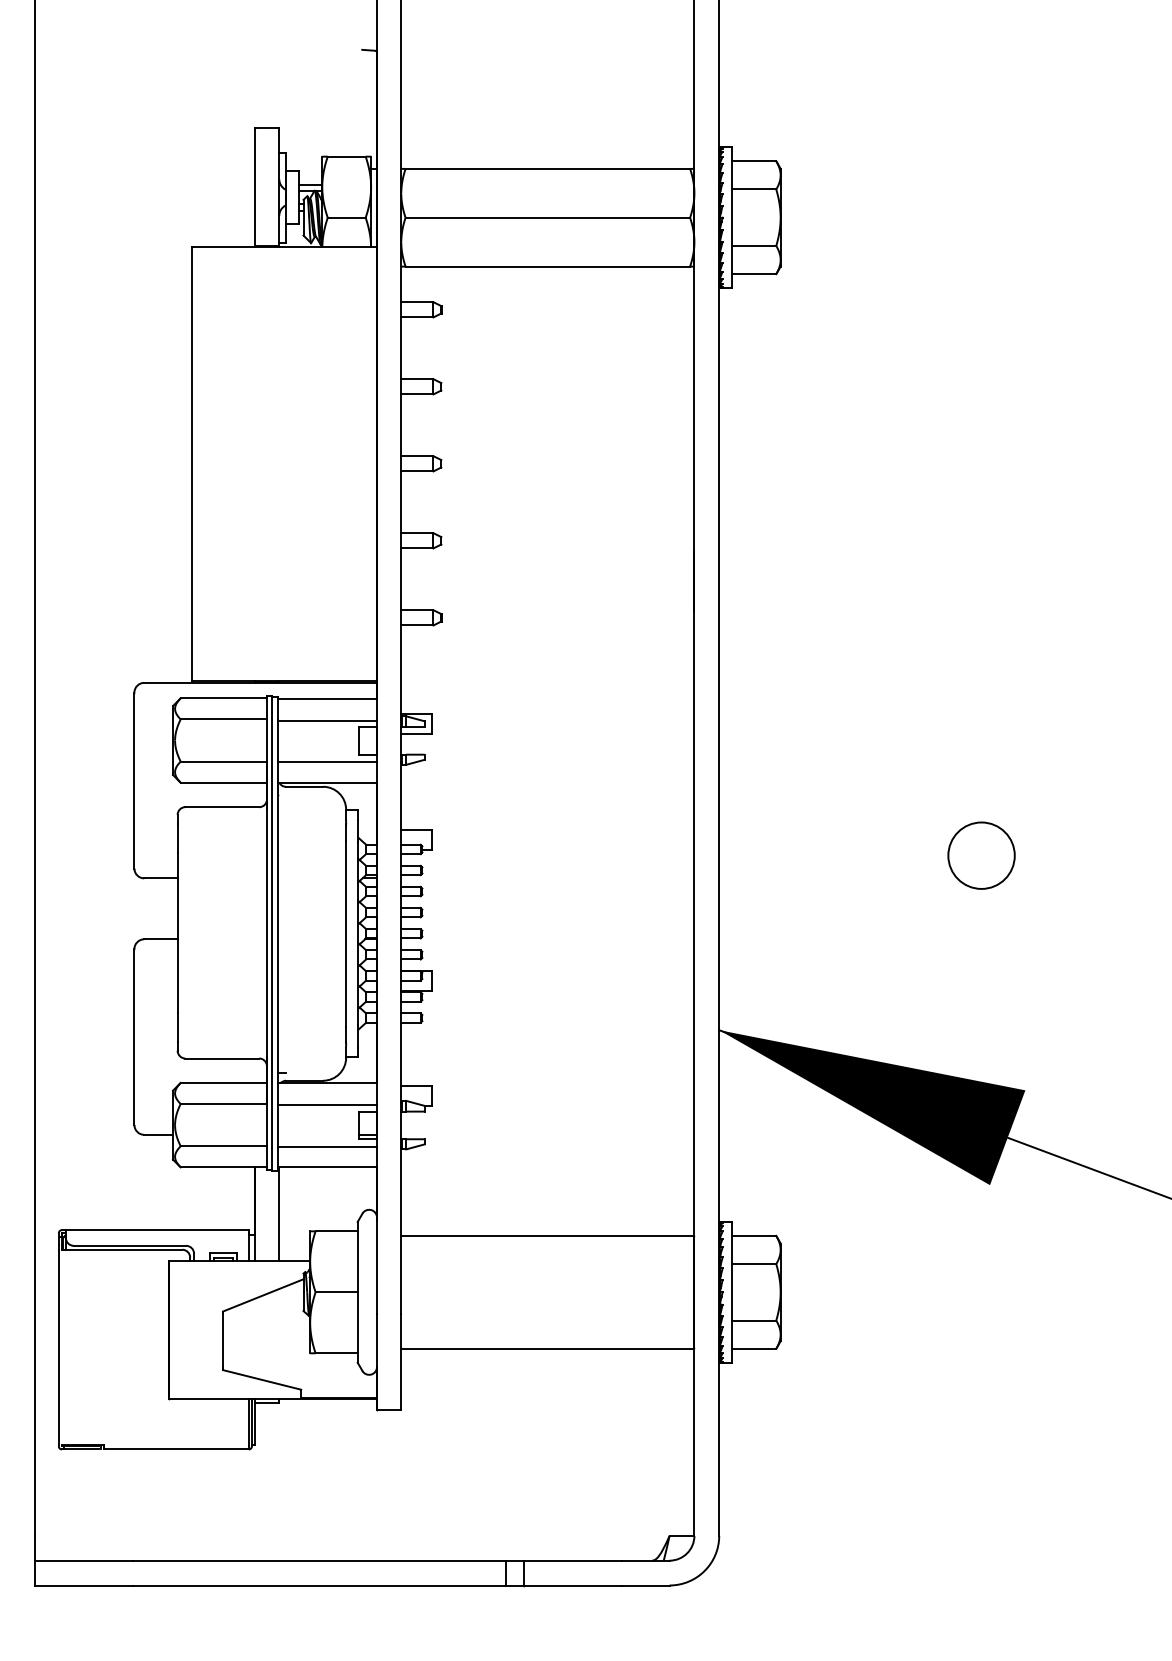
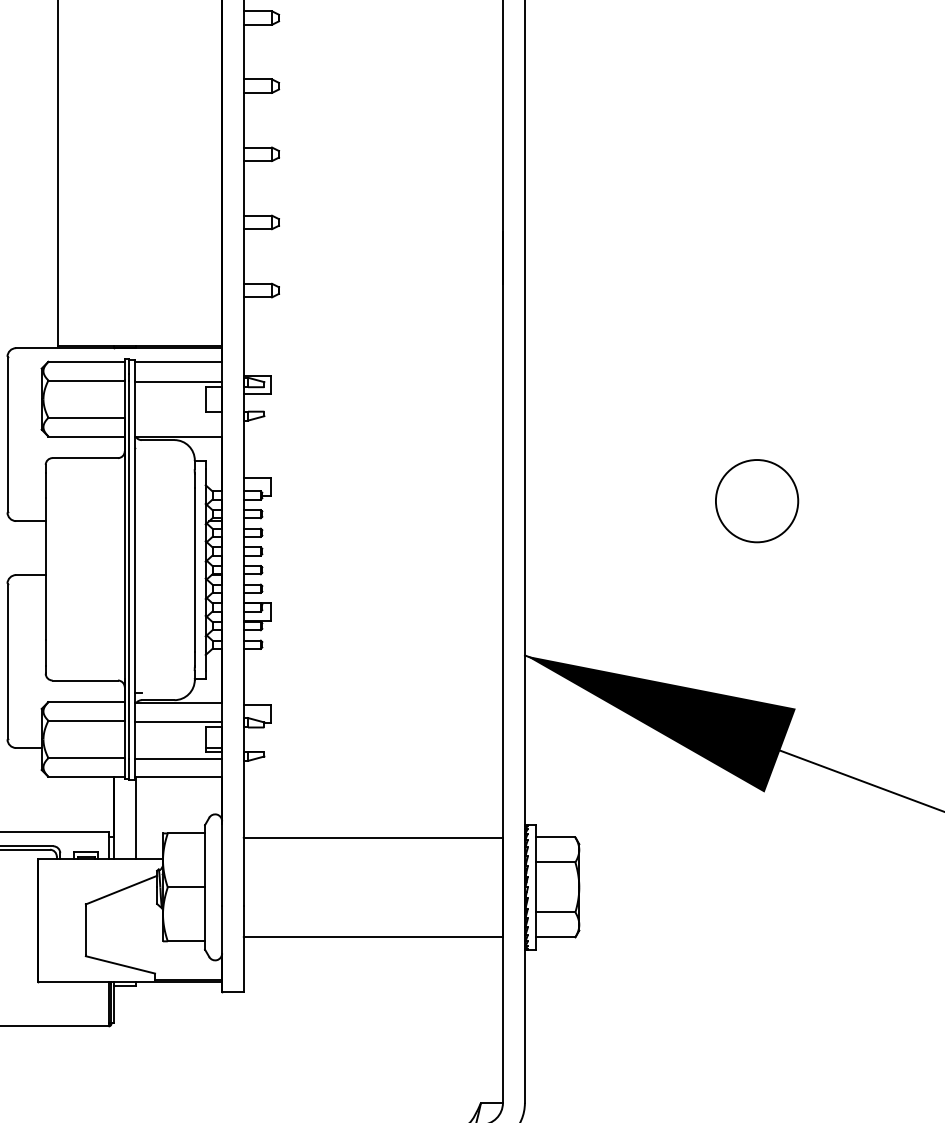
line: (327, 762) -> (178, 418), removed
circle: (981, 855) -> (756, 500), size x1.4

